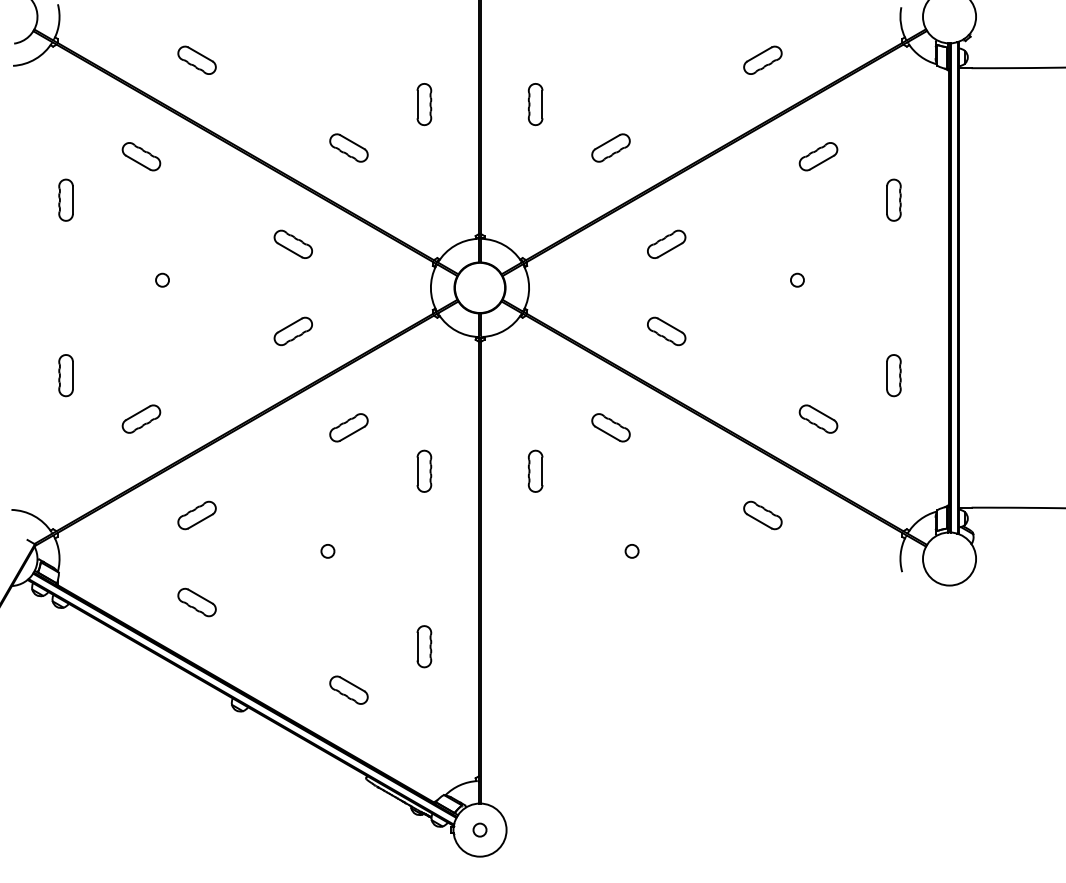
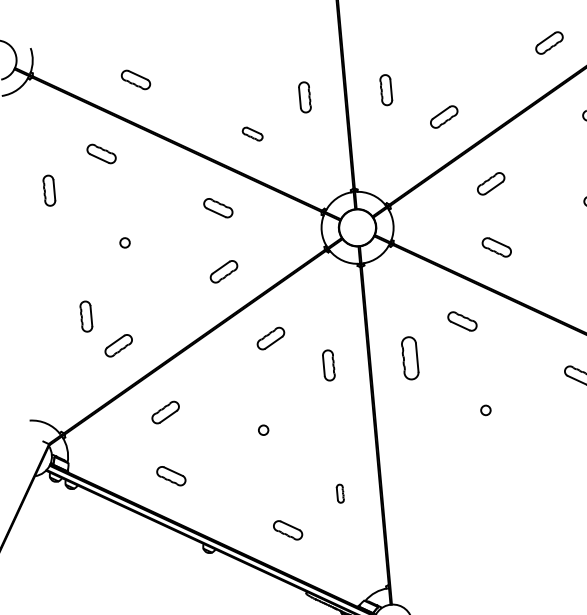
part: (348, 147) -> (252, 133), size x0.7
part: (65, 375) -> (85, 316), moved
part: (535, 470) -> (410, 357), size x1.4
part: (424, 646) -> (340, 493), size x0.6

